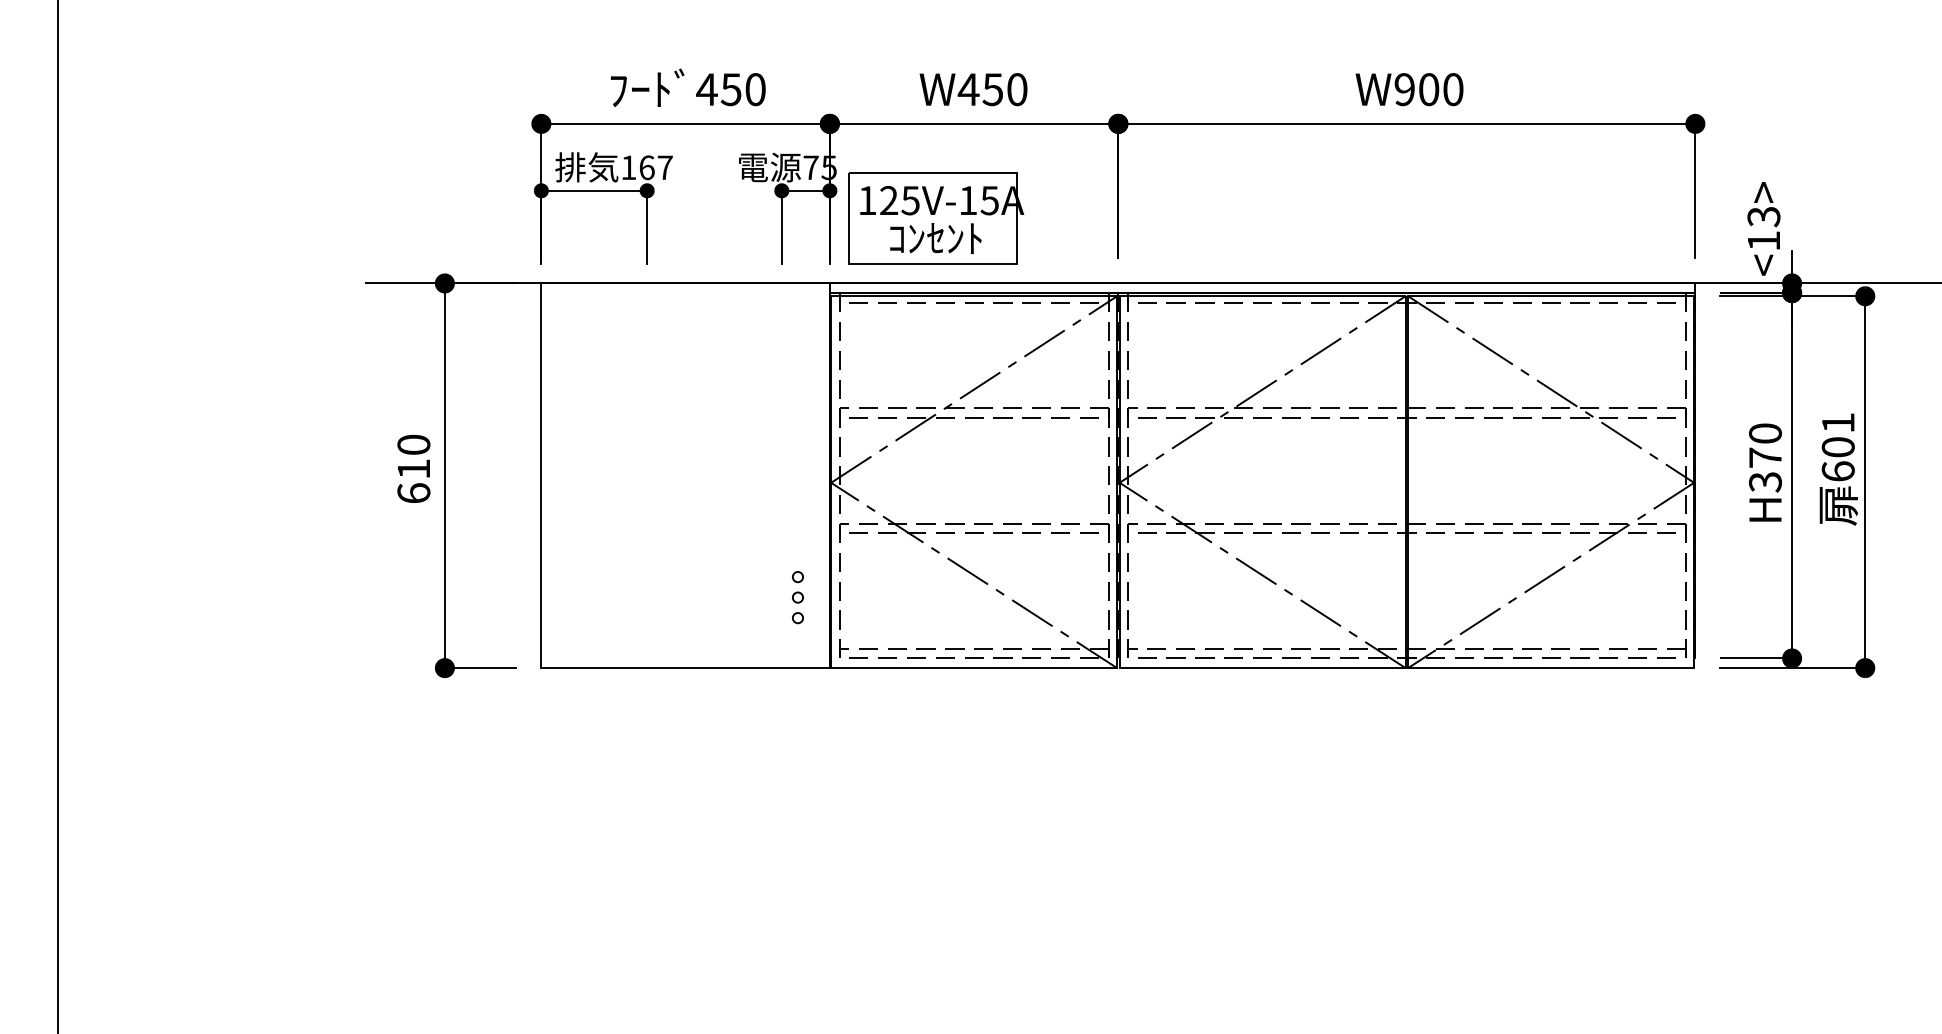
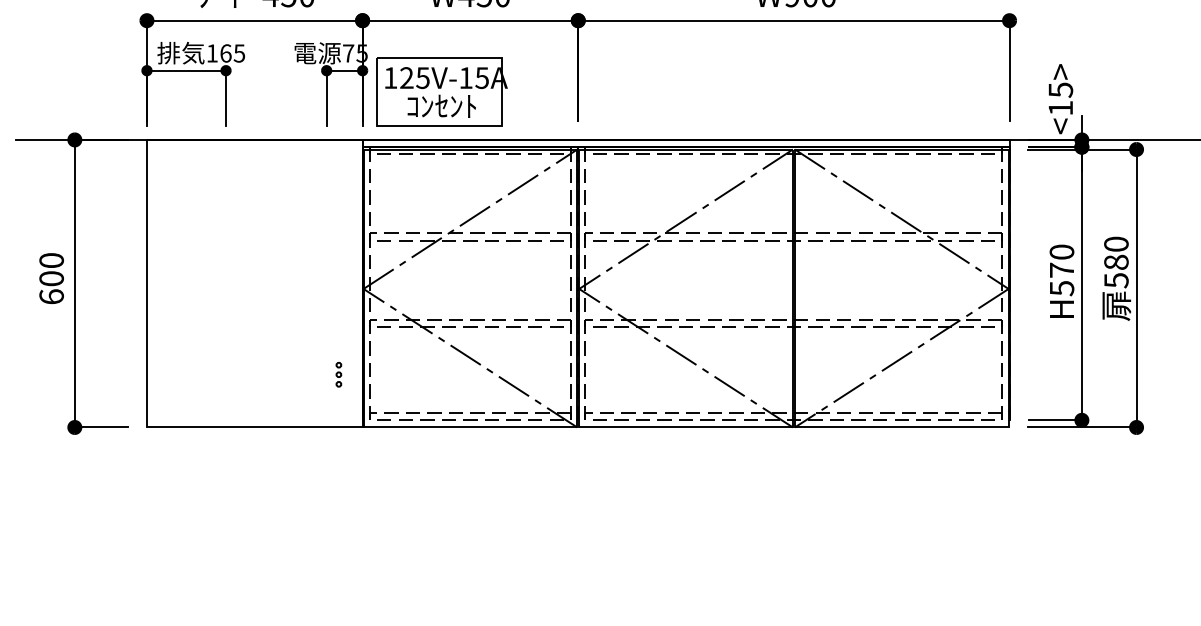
text: (664, 167) -> (238, 53), 167 -> 165
text: (1763, 217) -> (1060, 90), <13> -> <15>
text: (1837, 447) -> (1115, 262), 601 -> 580
text: (413, 468) -> (51, 278), 610 -> 600
text: (1765, 482) -> (1061, 288), H370 -> H570
part: (798, 597) -> (339, 374), size x0.62

